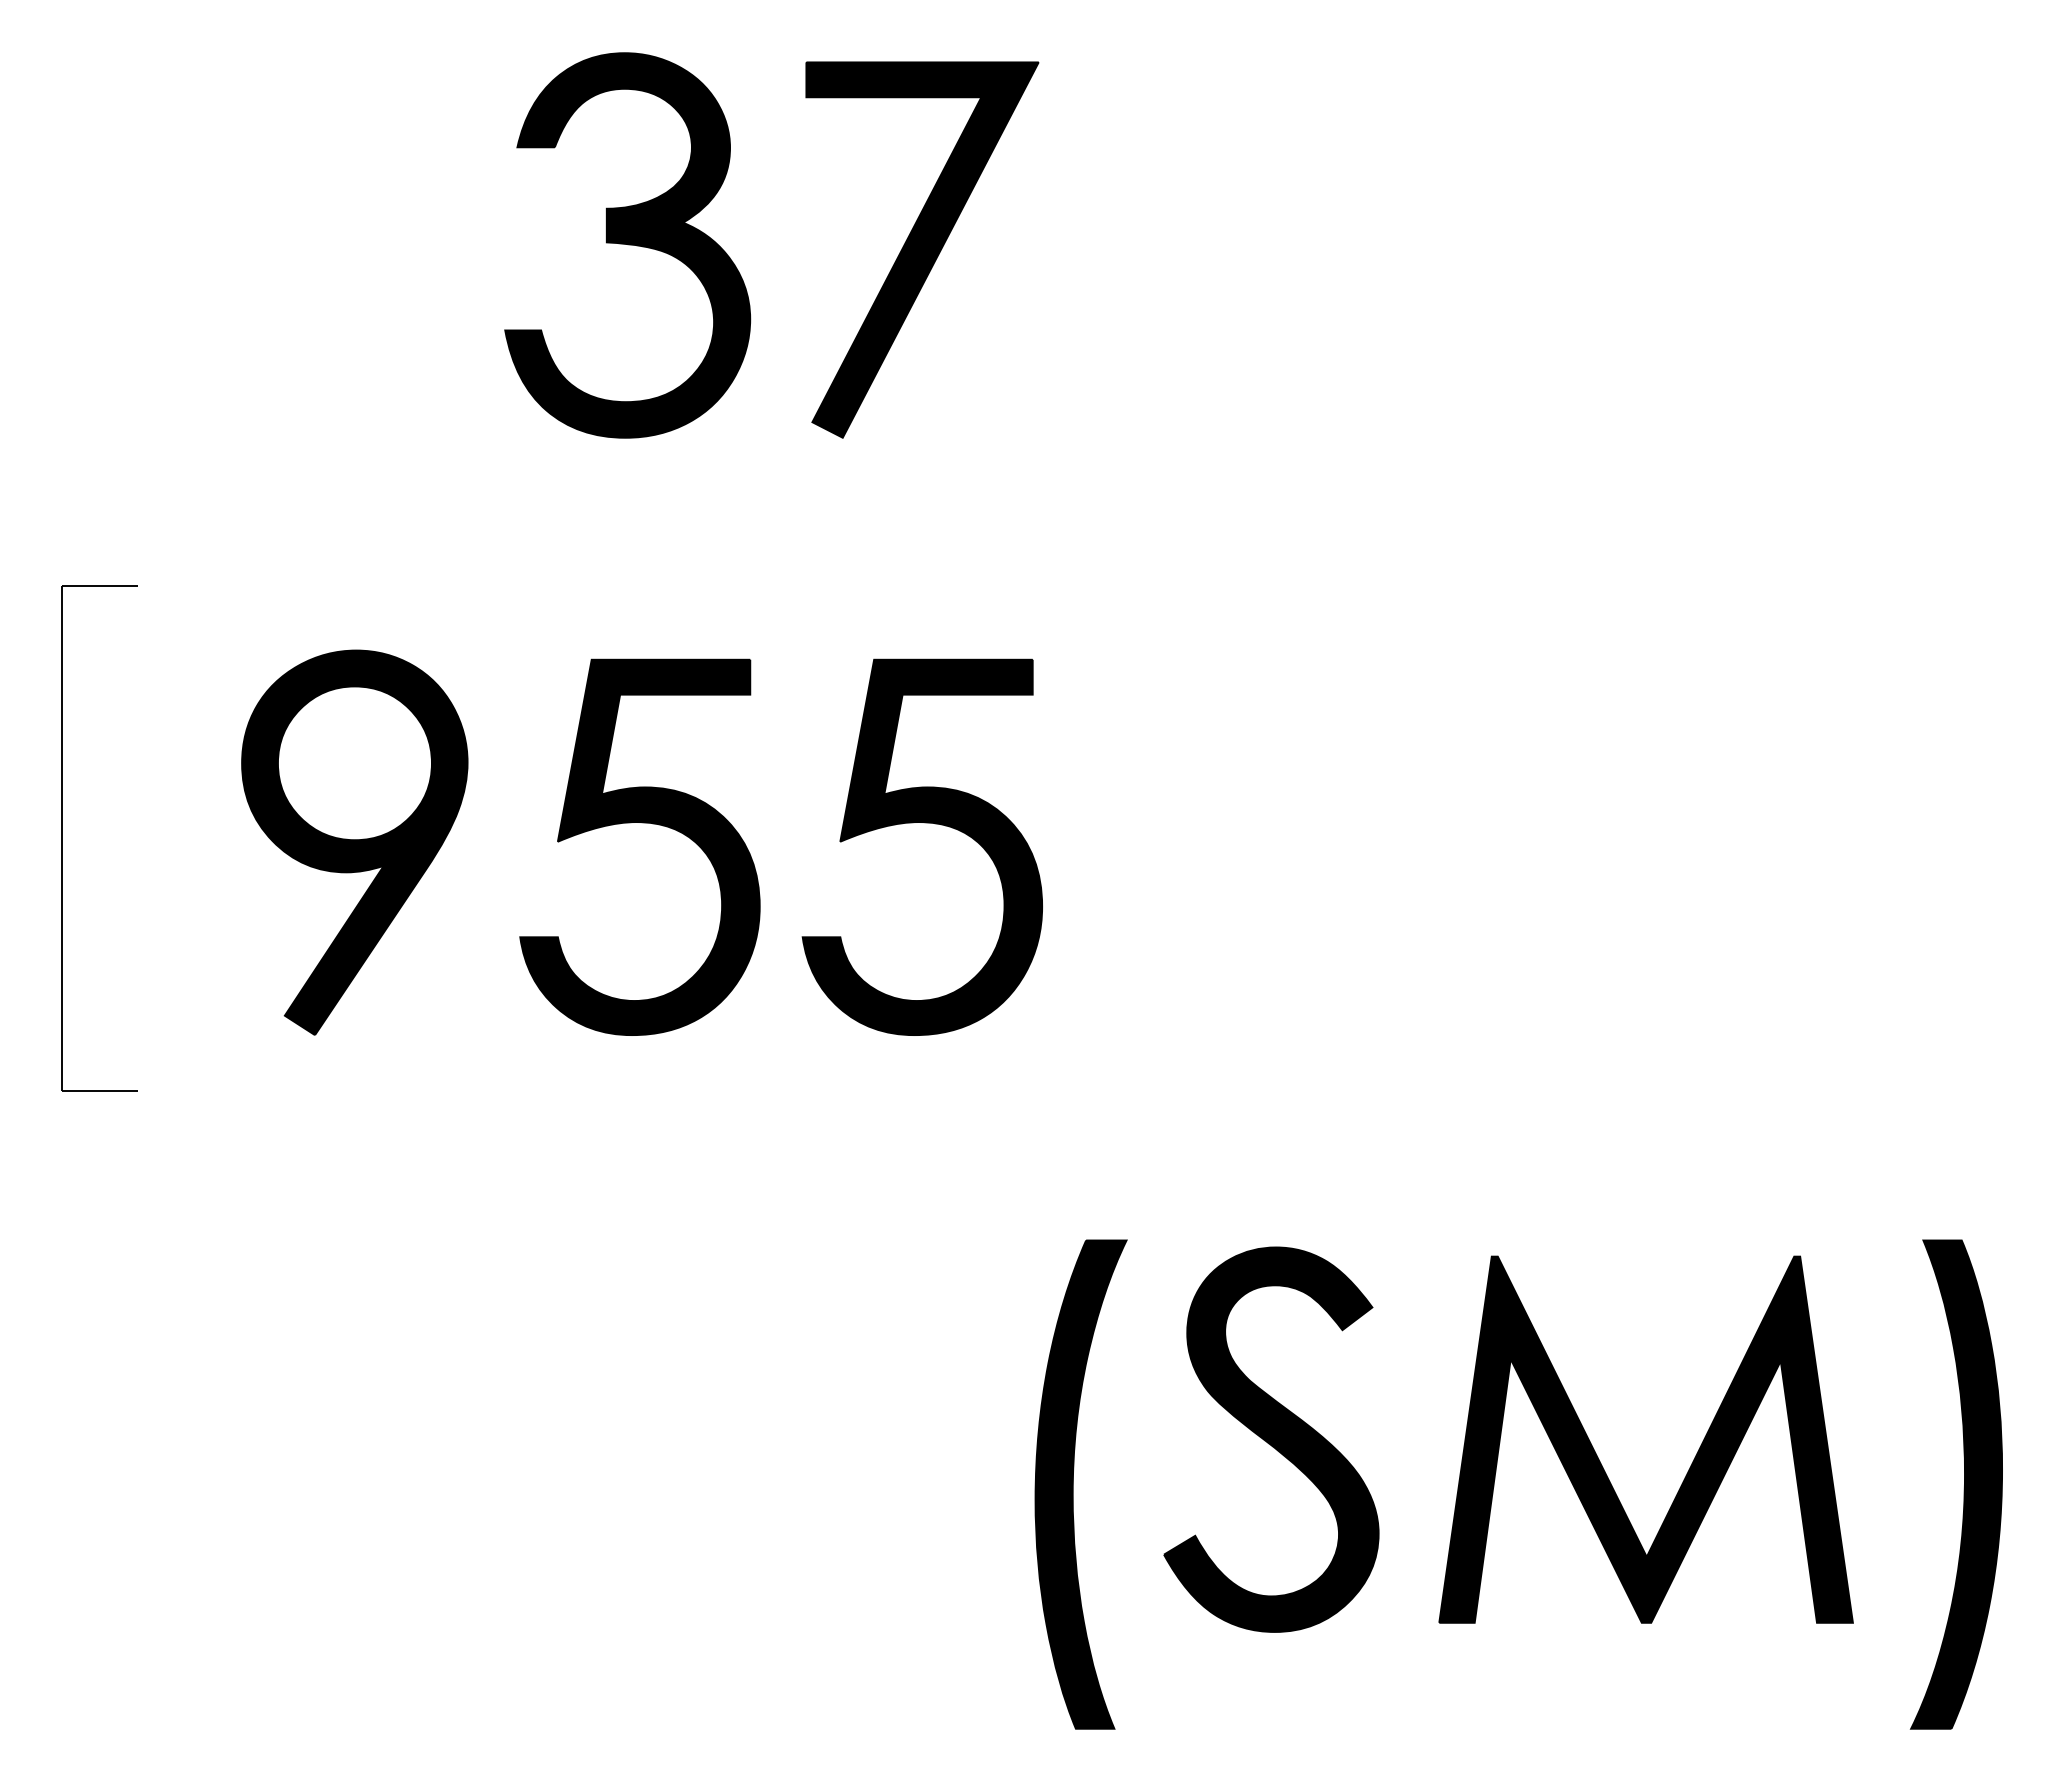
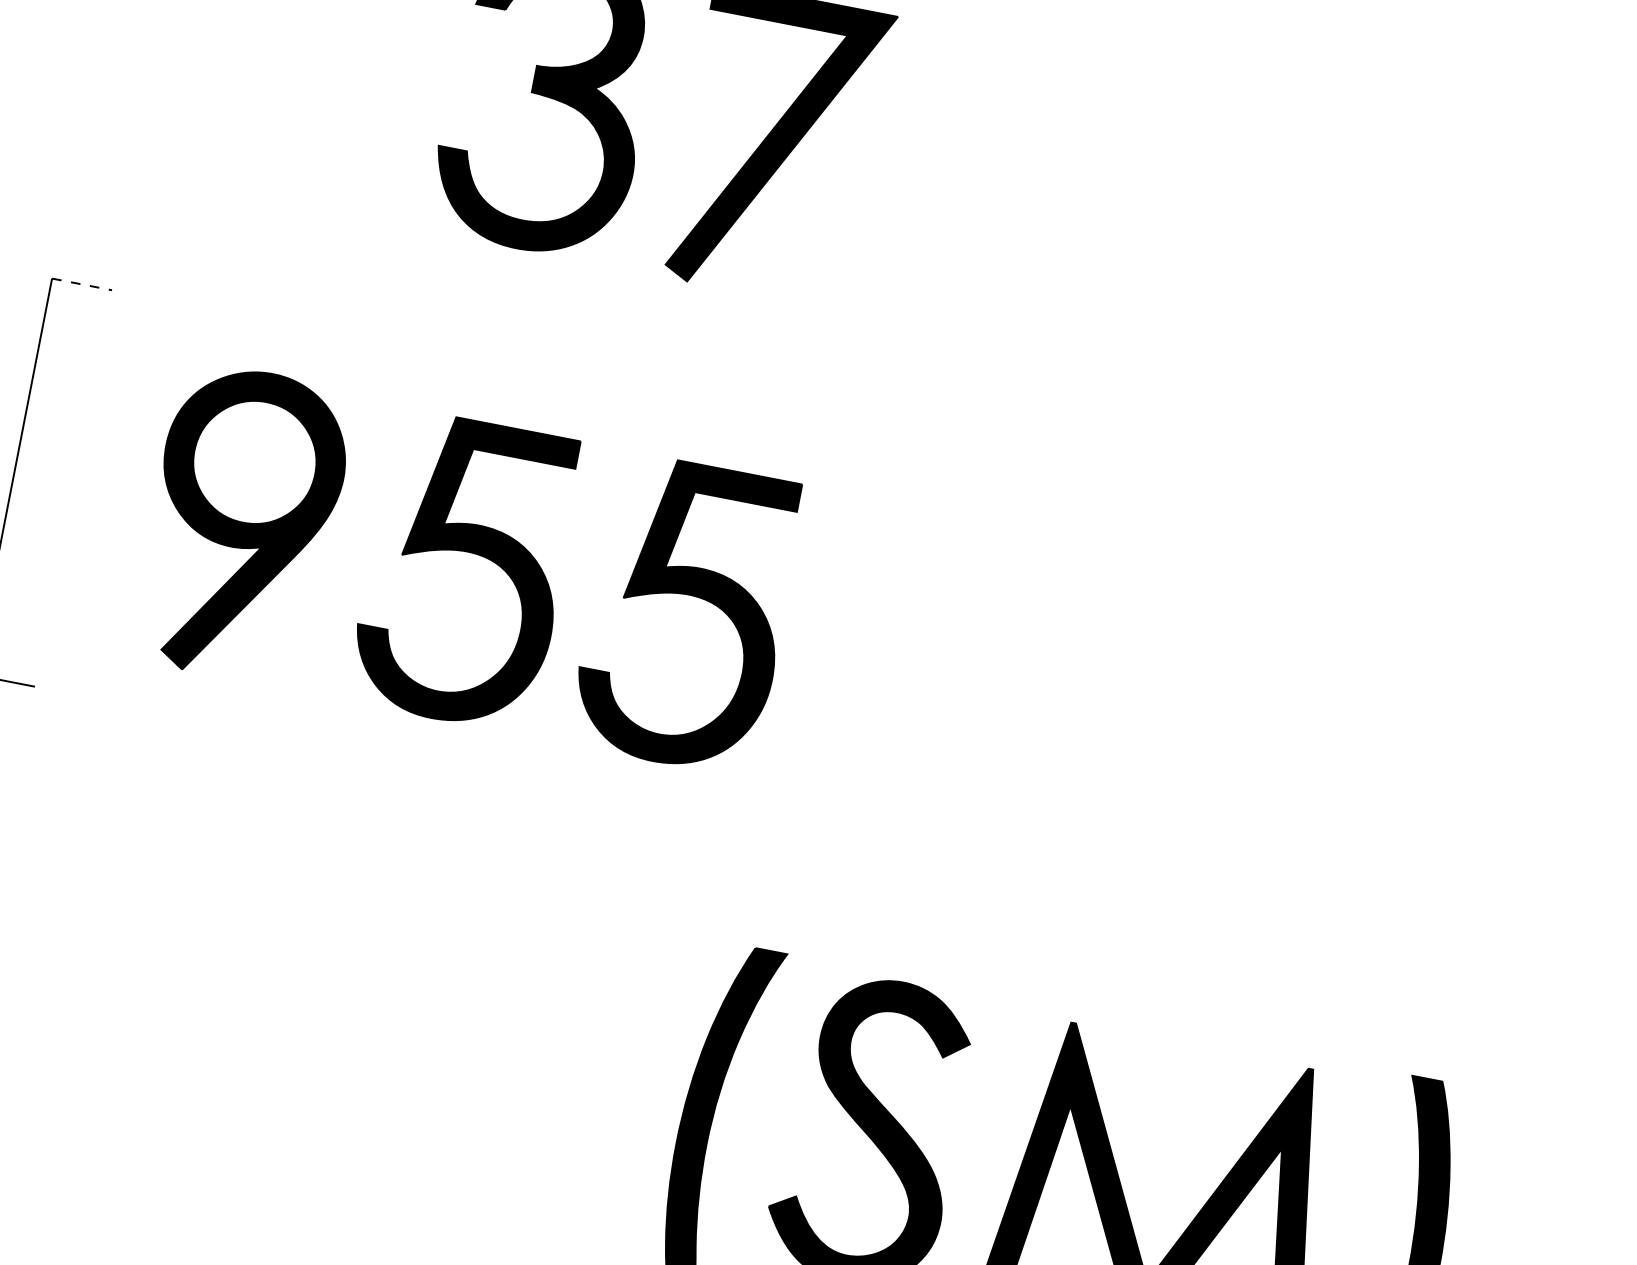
line: (100, 585) -> (82, 284), solid -> dashed

